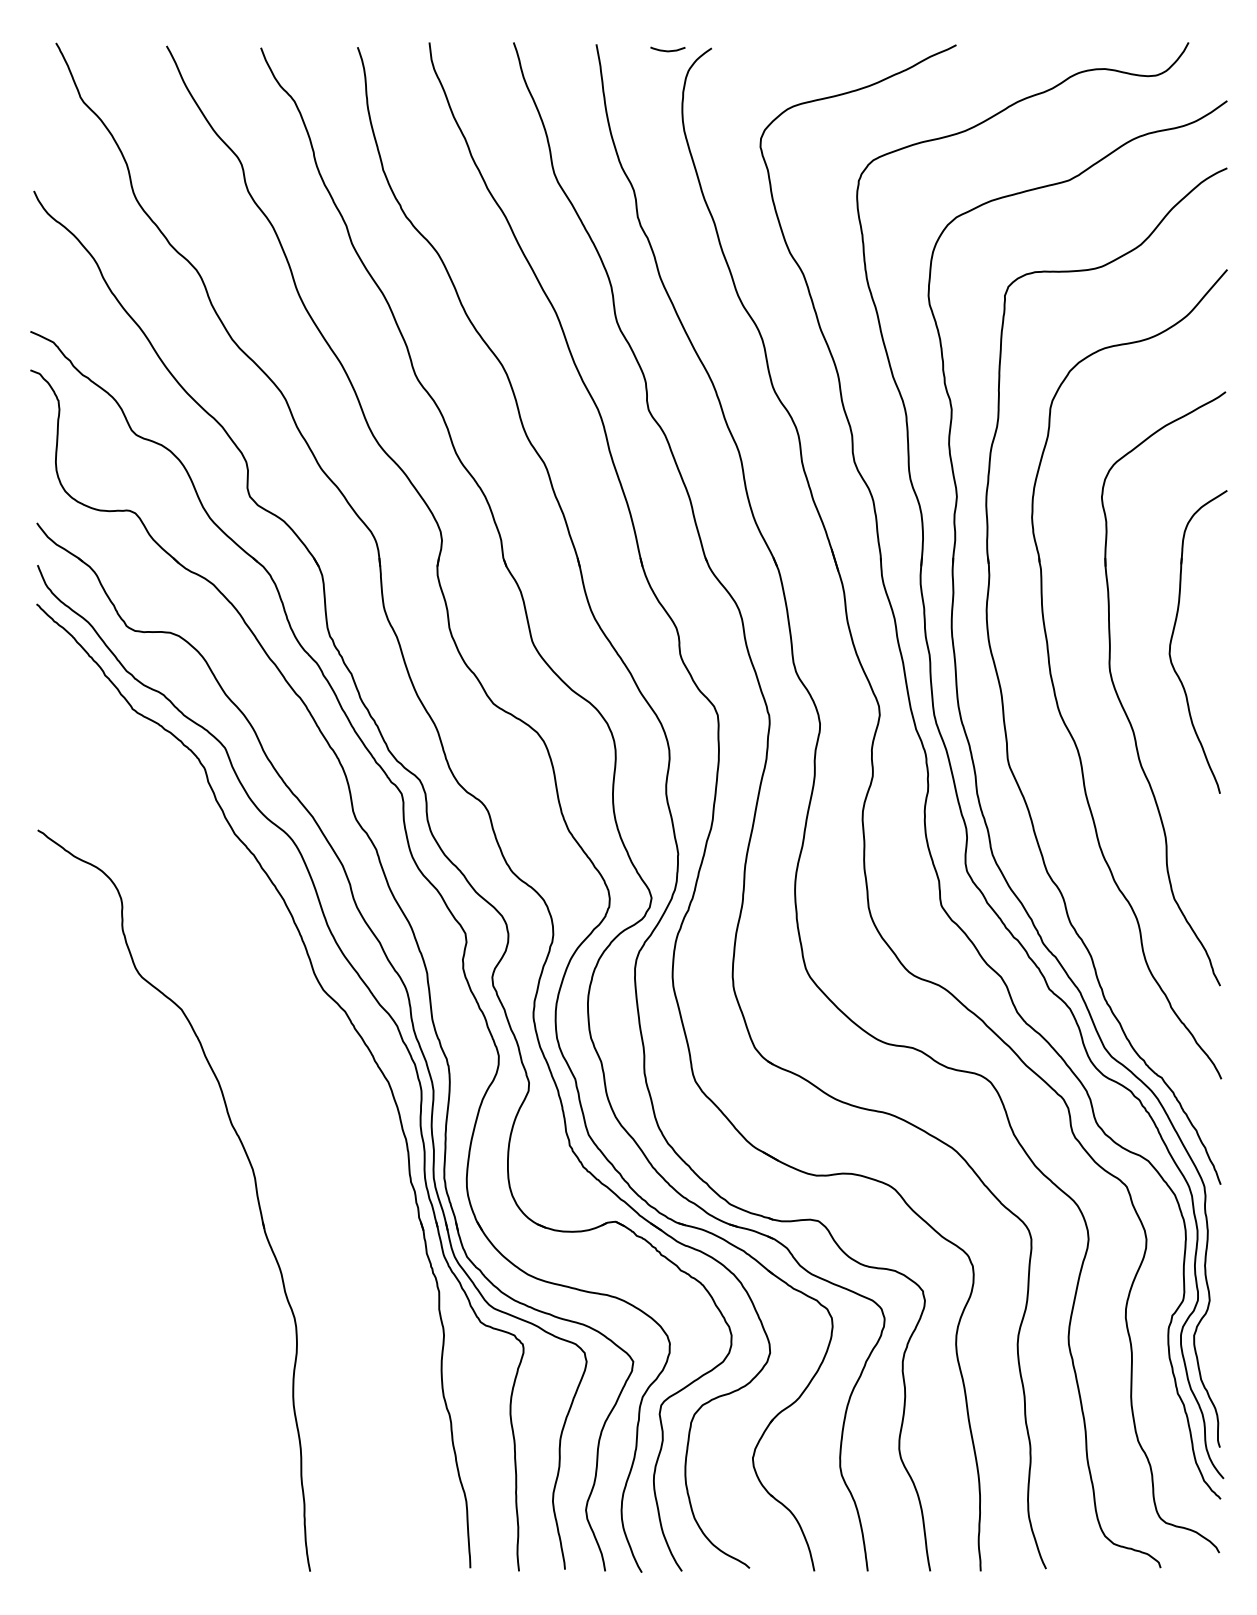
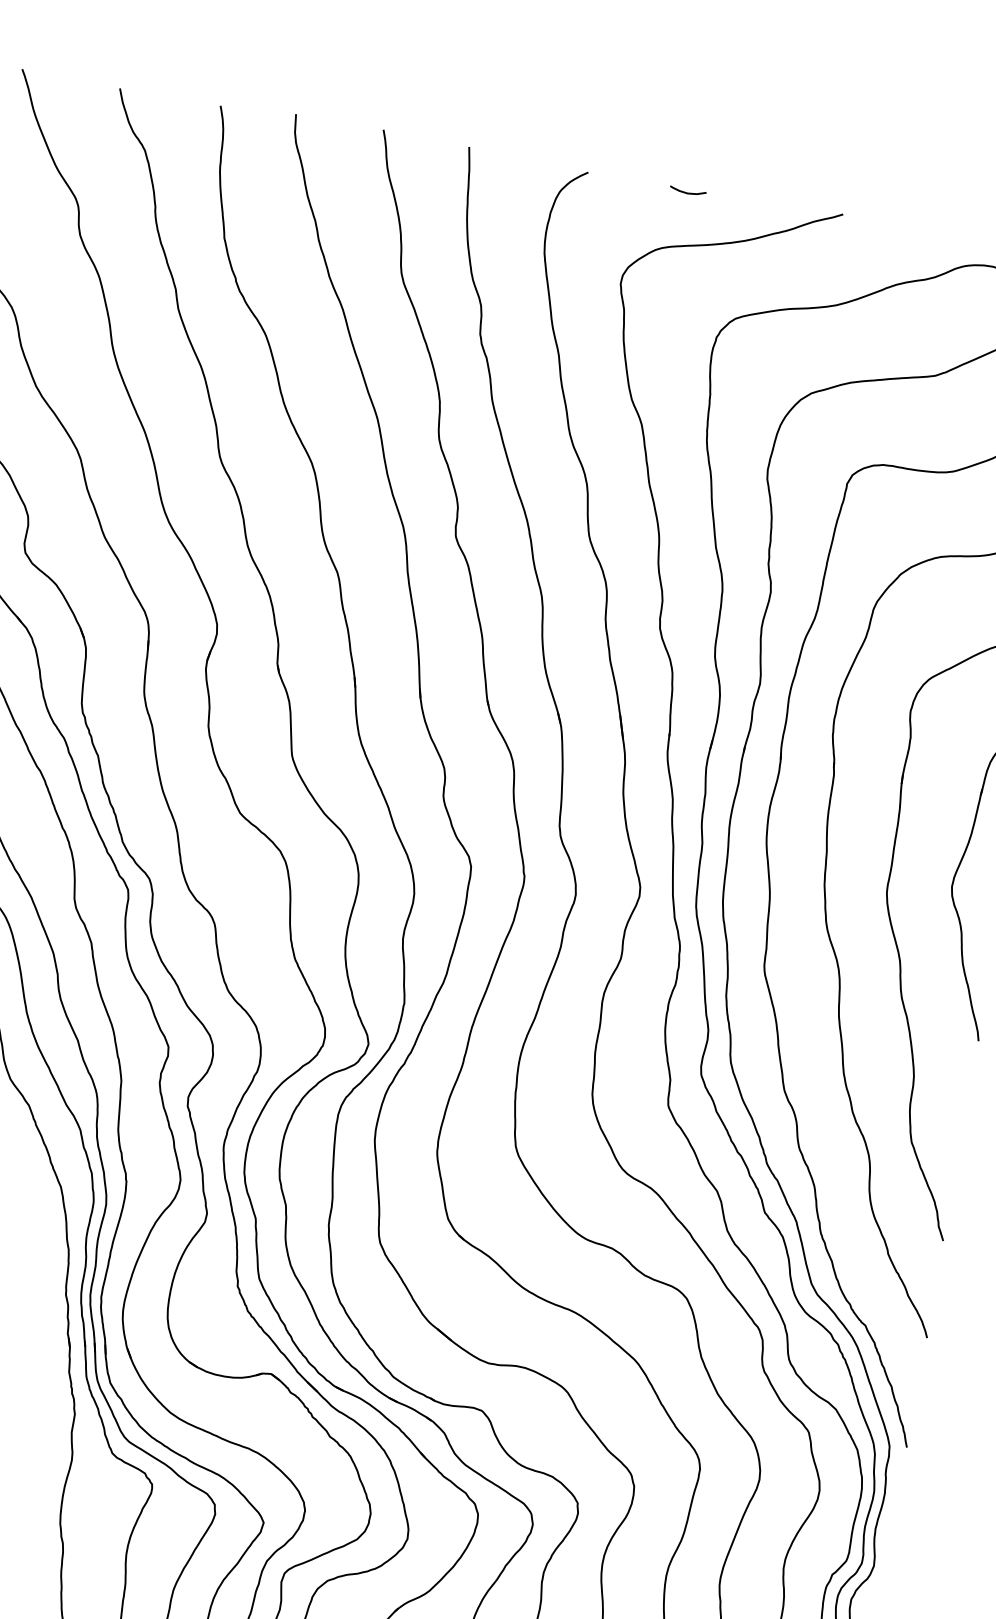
curve: (667, 50) -> (687, 192), moved

